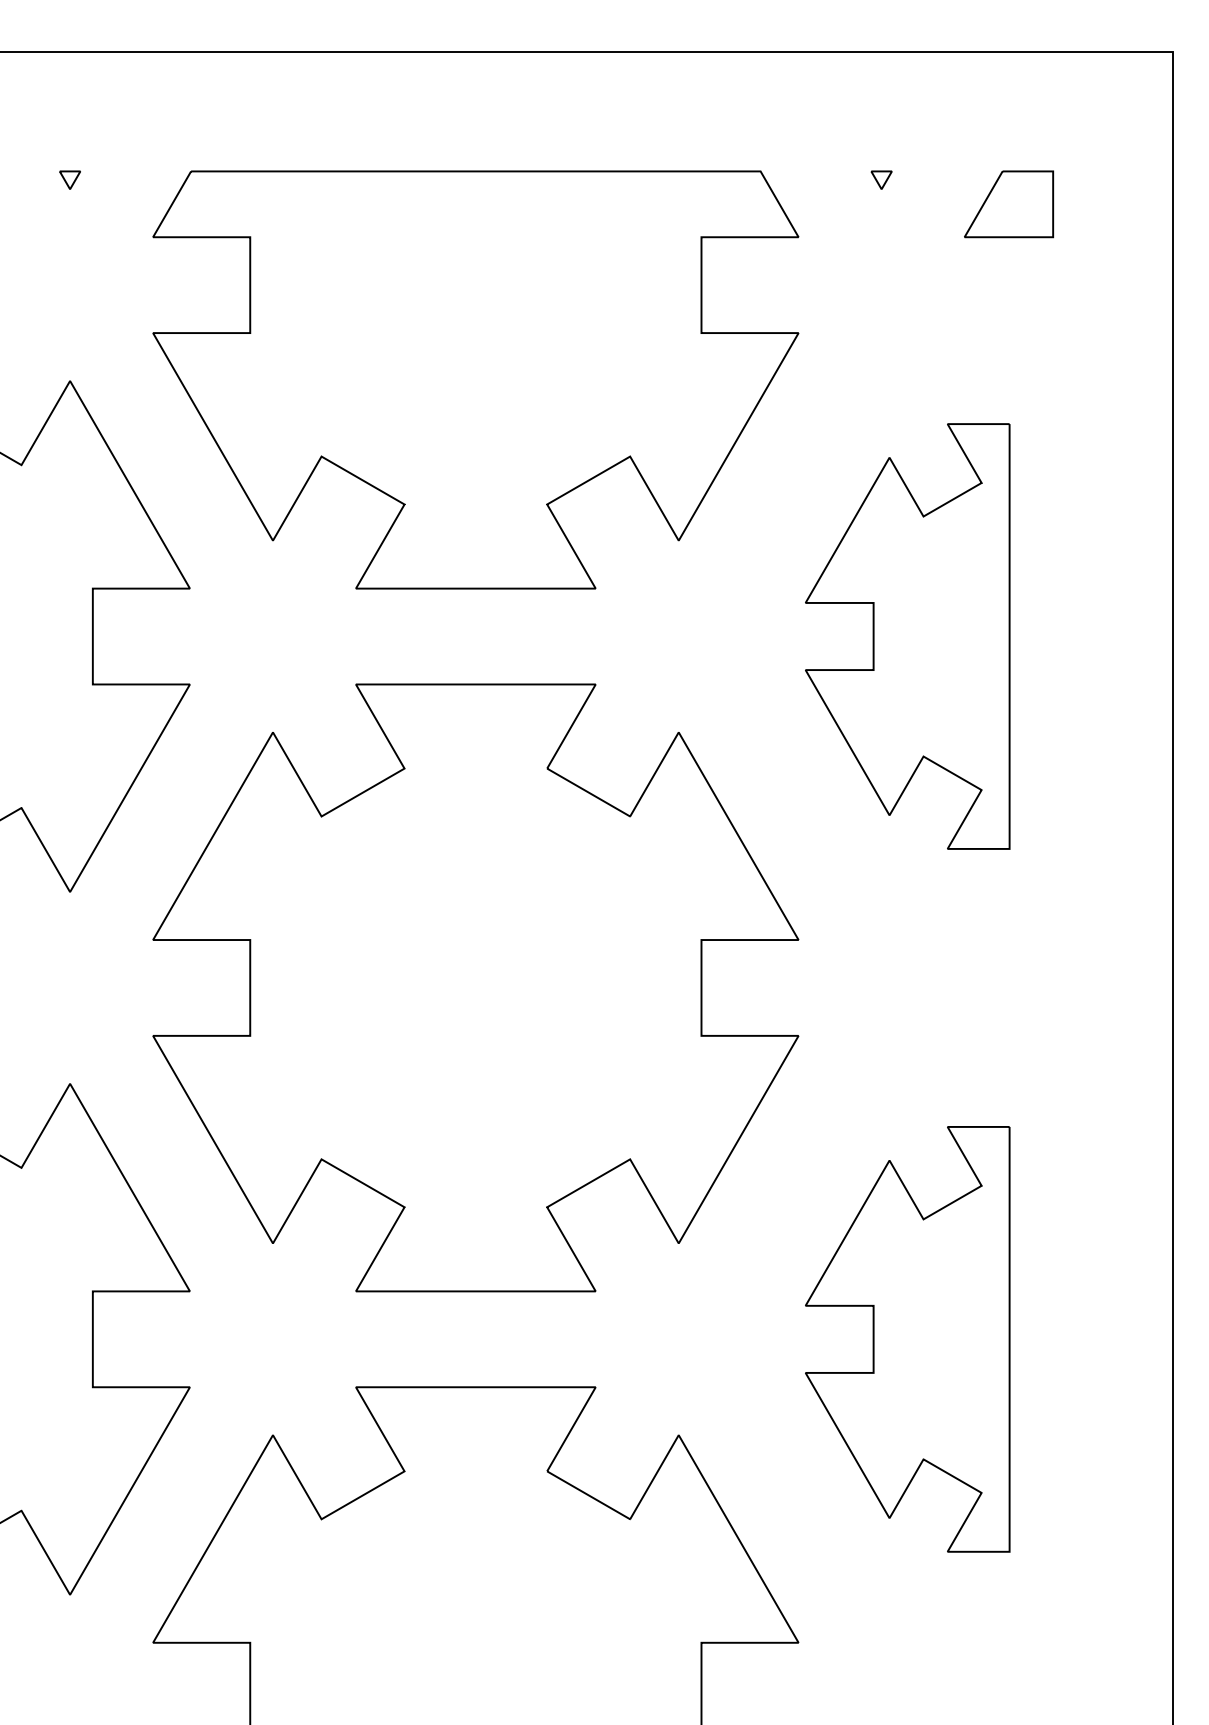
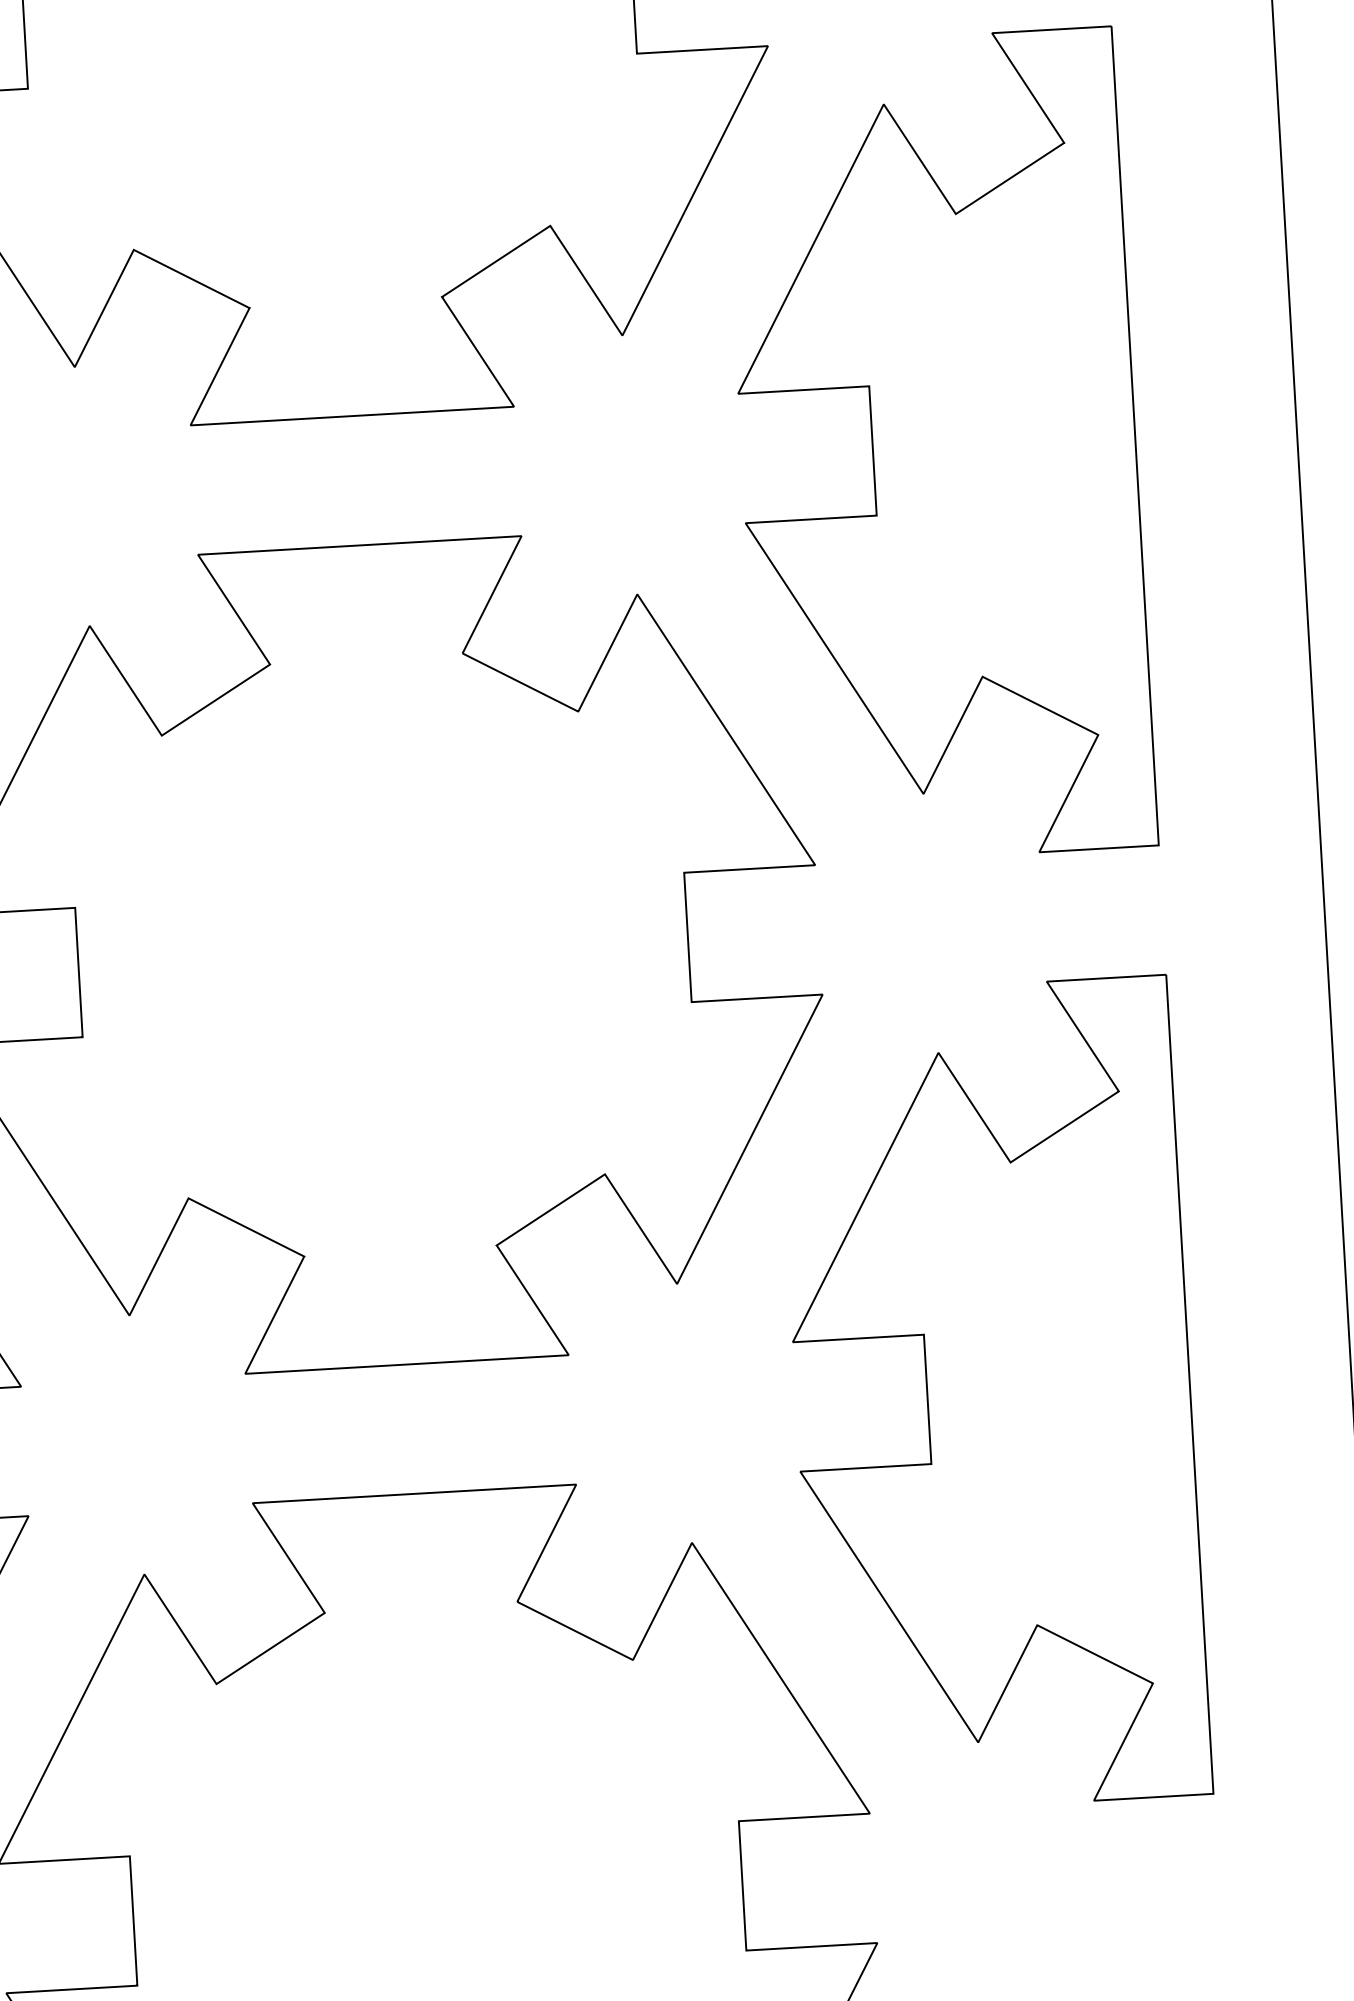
part: (907, 636) -> (938, 447), size x1.43
part: (907, 1339) -> (993, 1395), size x1.43

